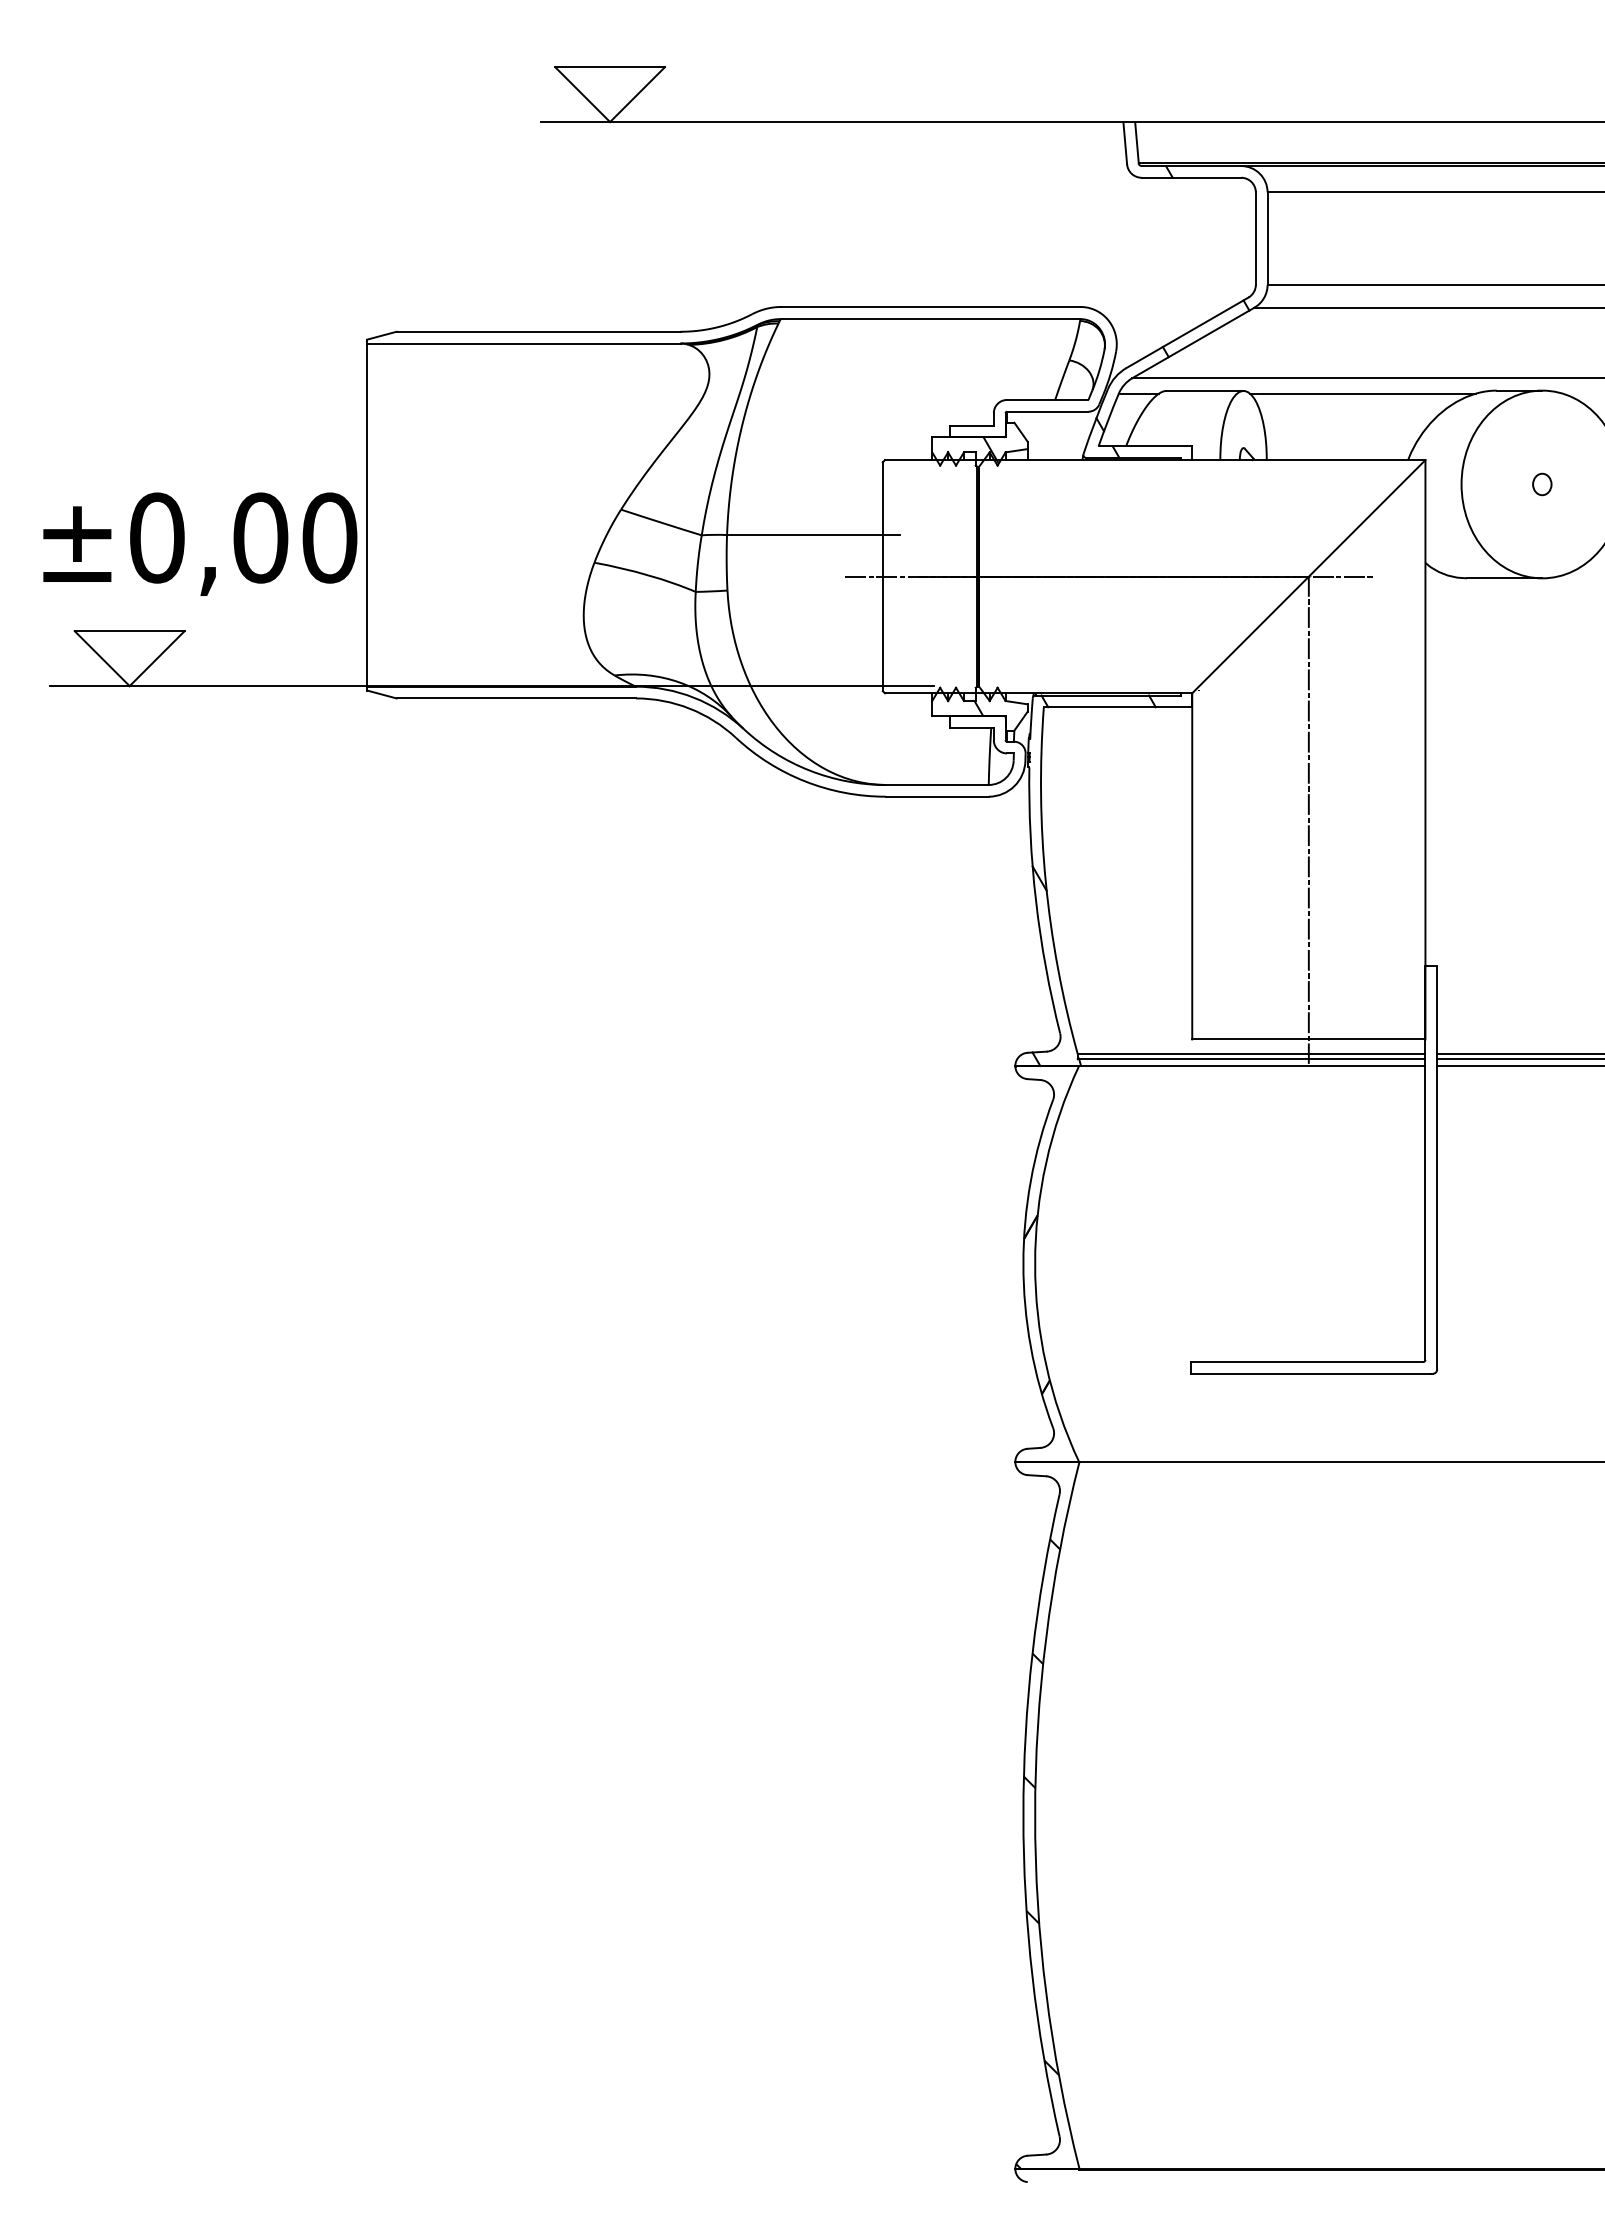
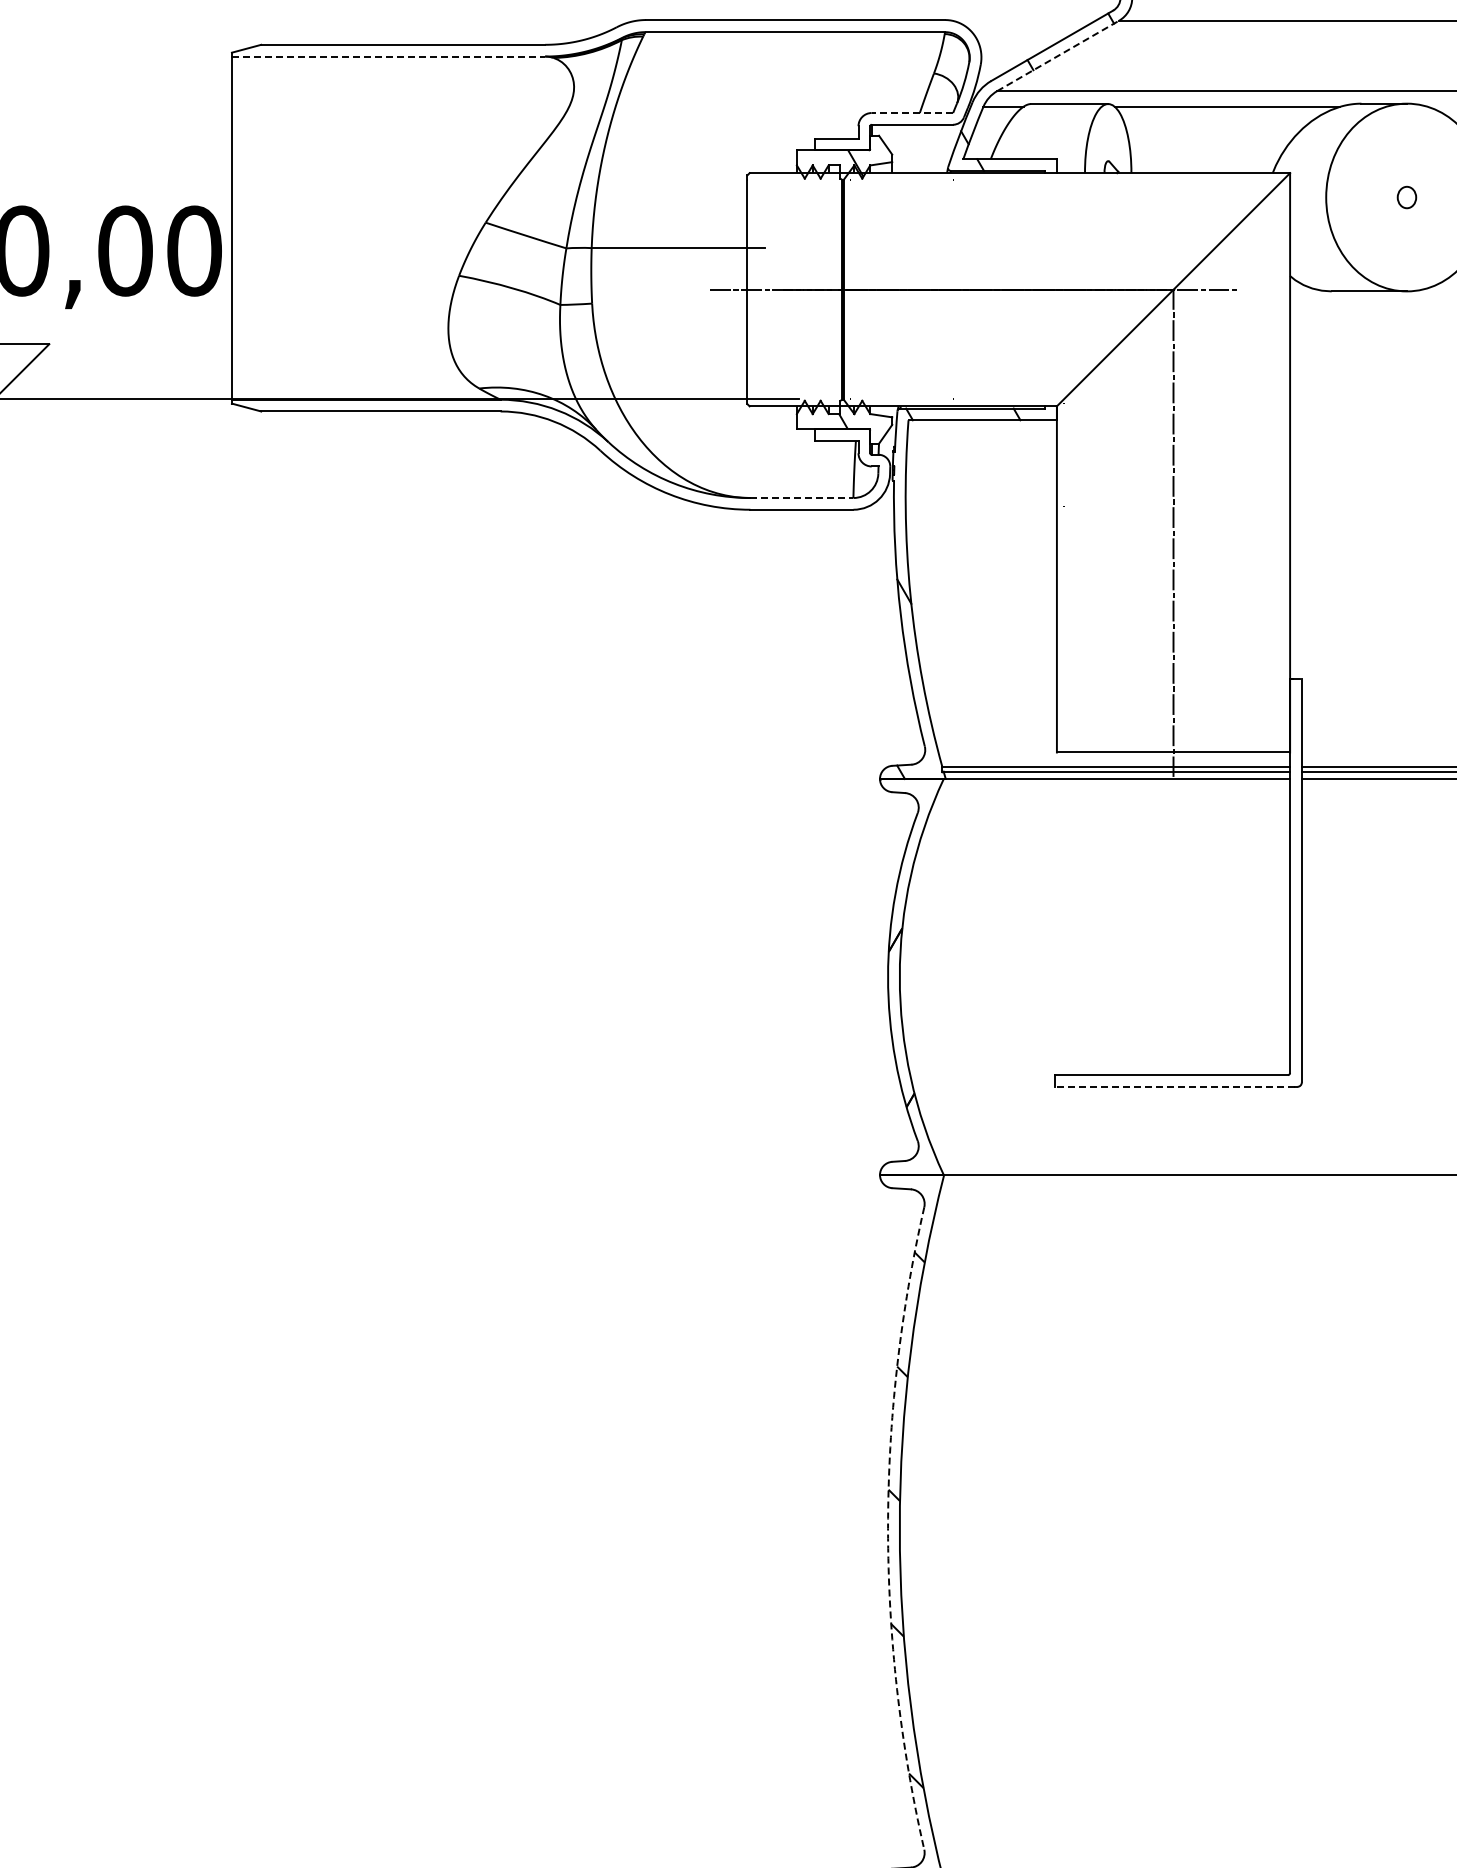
line: (1193, 342) -> (1058, 55), solid -> dashed
line: (523, 343) -> (388, 56), solid -> dashed
line: (1047, 399) -> (912, 112), solid -> dashed
line: (937, 784) -> (802, 497), solid -> dashed
line: (1310, 1373) -> (1175, 1086), solid -> dashed
arc: (1023, 1815) -> (888, 1528), solid -> dashed

